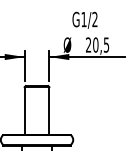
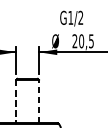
line: (24, 110) -> (16, 101), solid -> dashed
line: (49, 110) -> (39, 101), solid -> dashed

